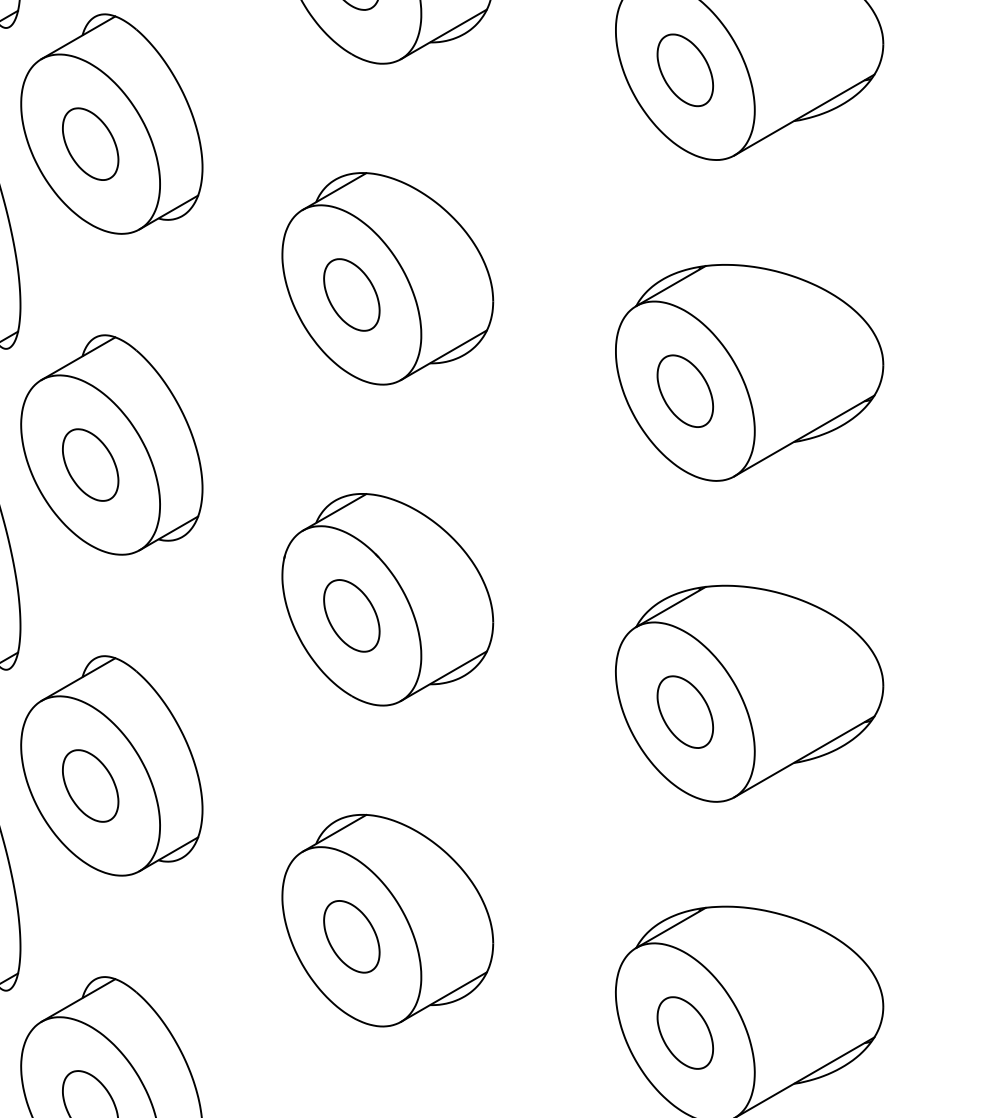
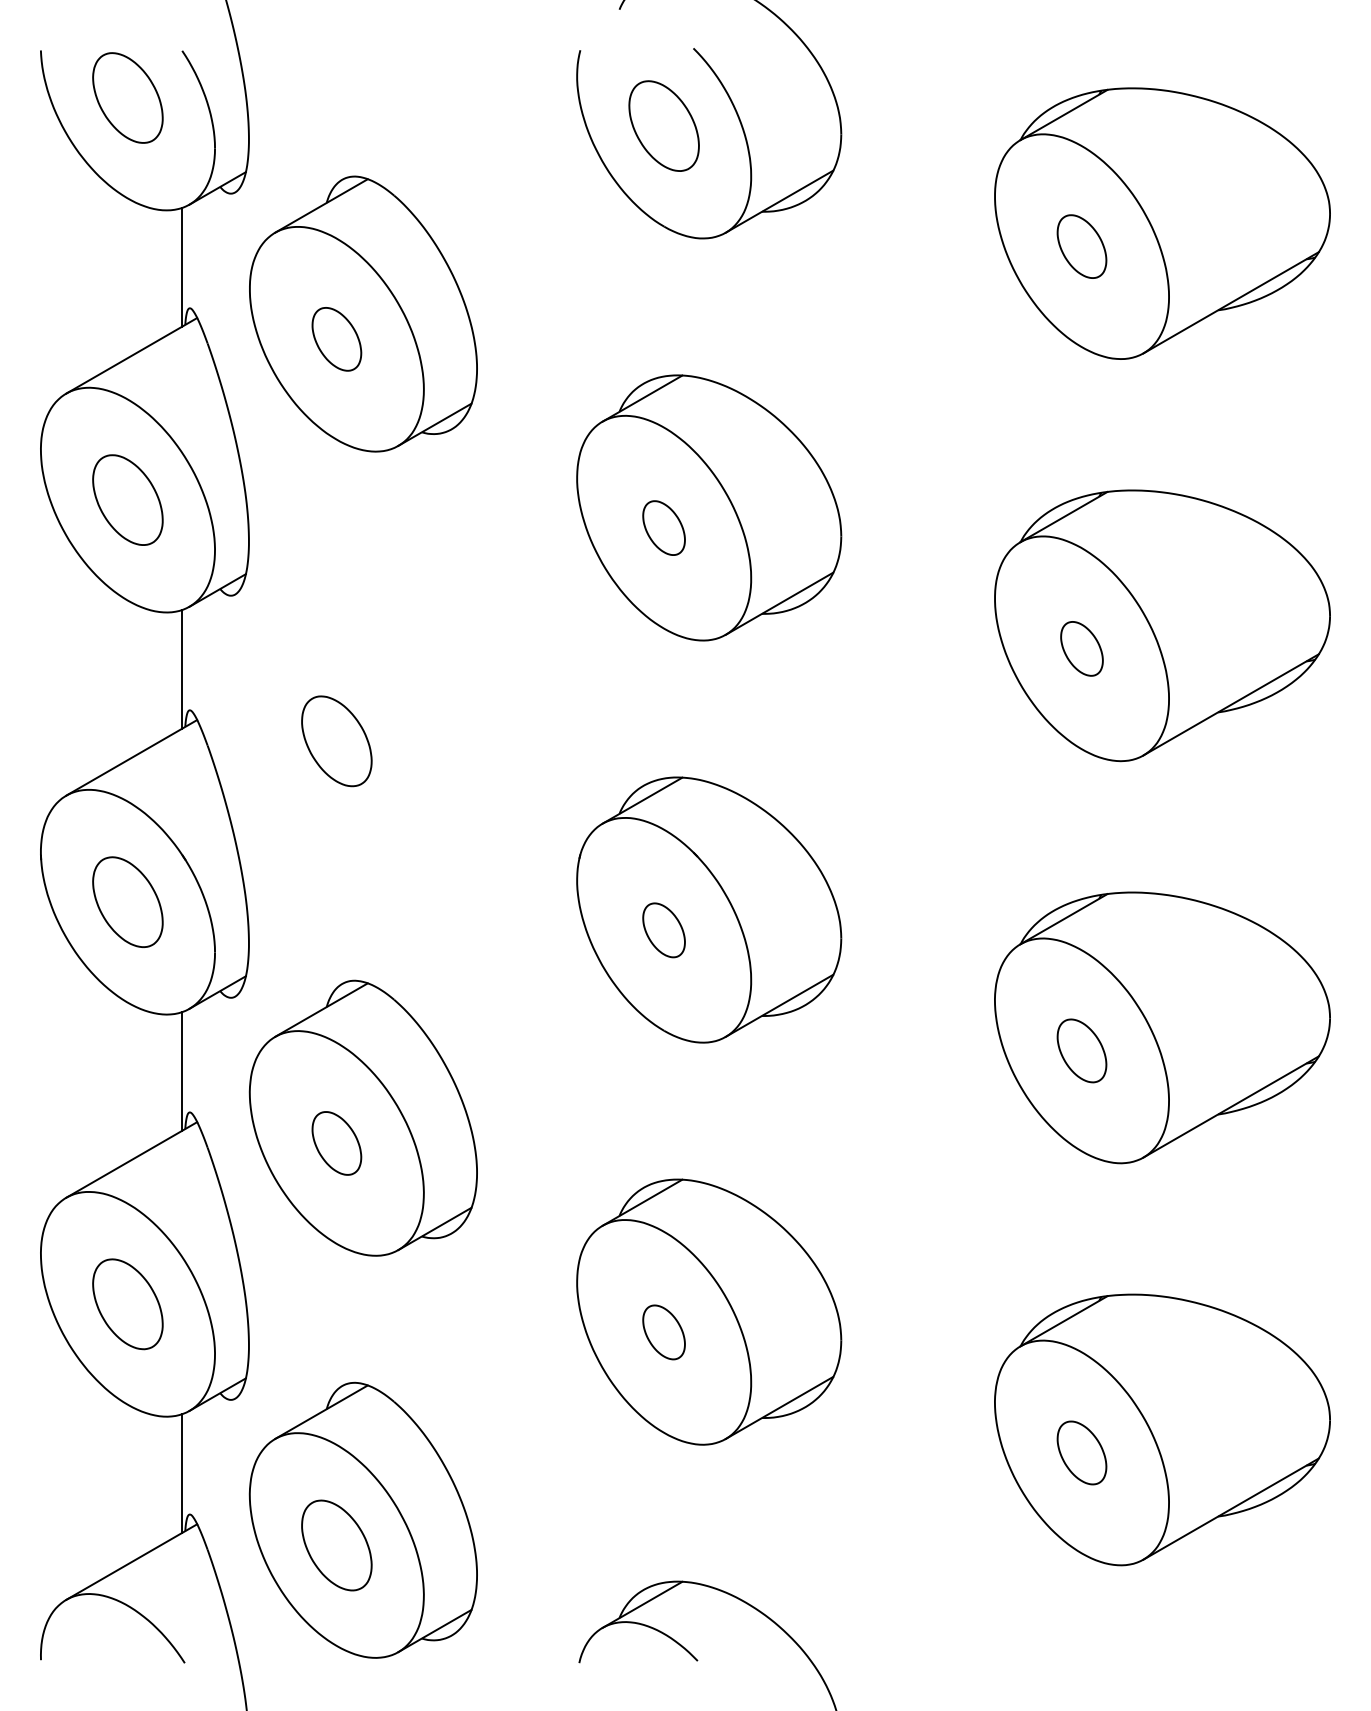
part: (684, 70) -> (1081, 246), size x0.7
part: (90, 144) -> (336, 339), size x0.7
part: (351, 294) -> (663, 527), size x0.6
part: (684, 390) -> (1081, 648), size x0.6
part: (111, 444) -> (362, 715), removed
part: (351, 616) -> (663, 930), size x0.6
part: (684, 711) -> (1081, 1050), size x0.7
part: (90, 786) -> (336, 1143), size x0.7
part: (351, 936) -> (663, 1332), size x0.6
part: (684, 1032) -> (1081, 1452), size x0.7

